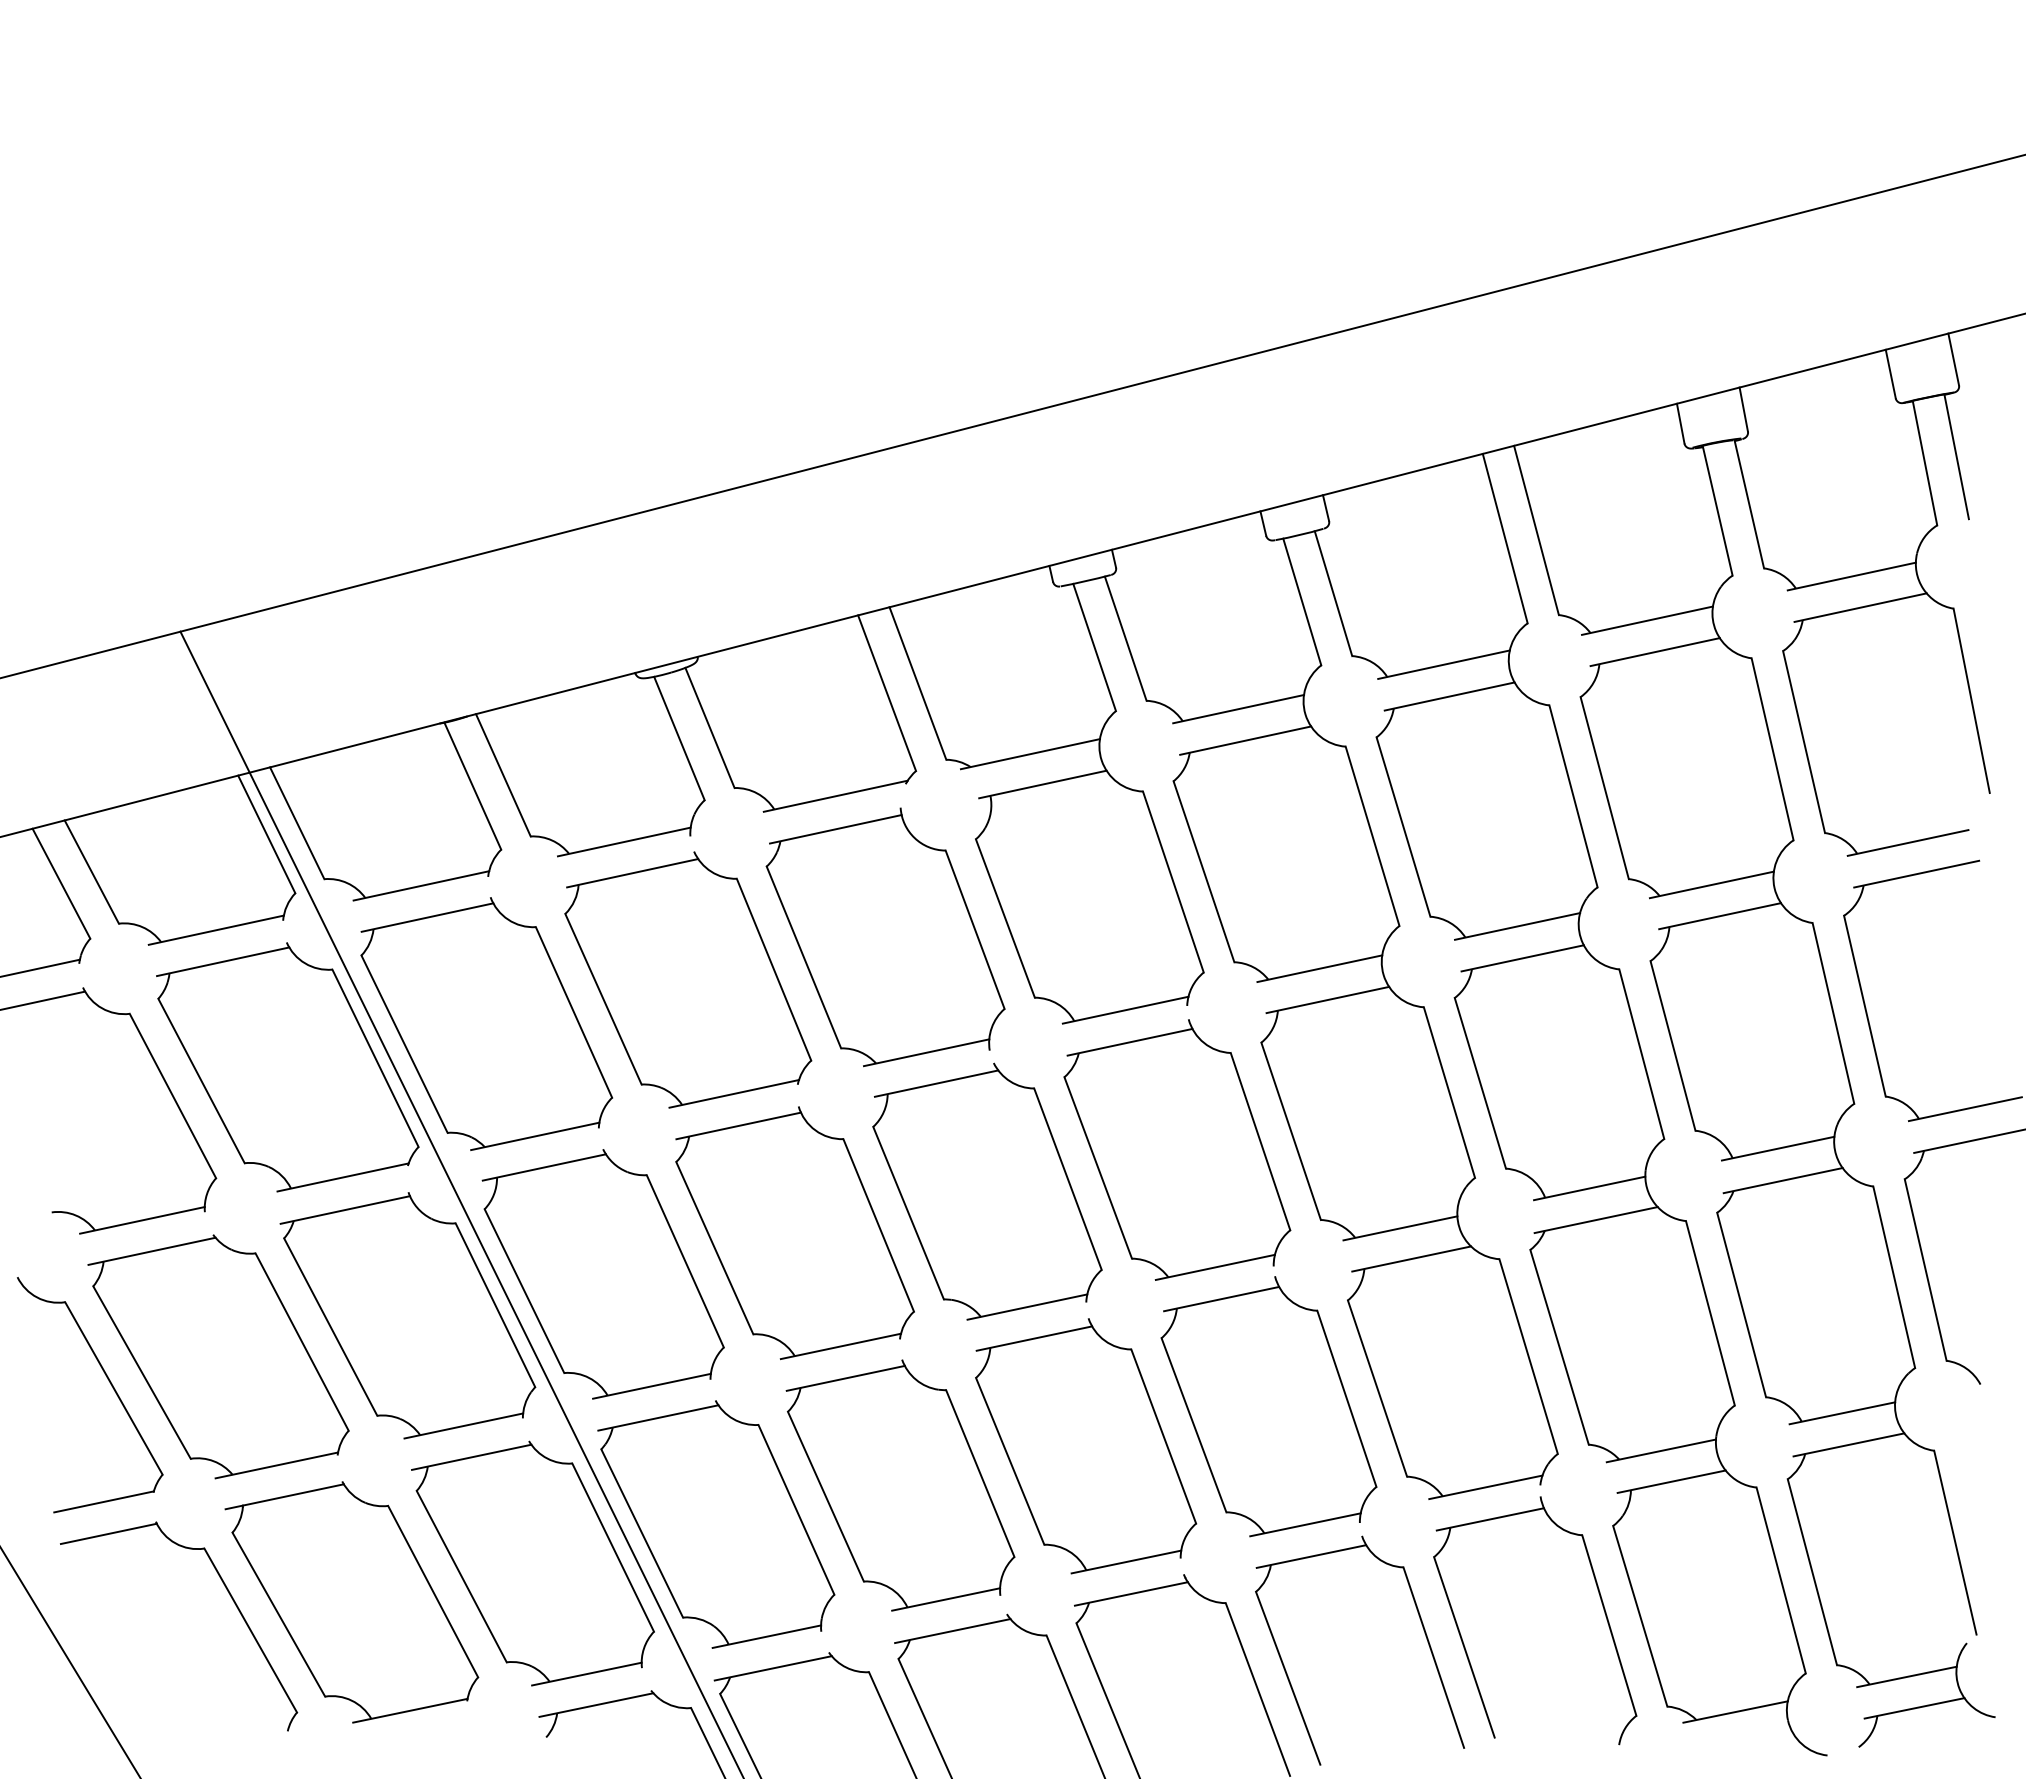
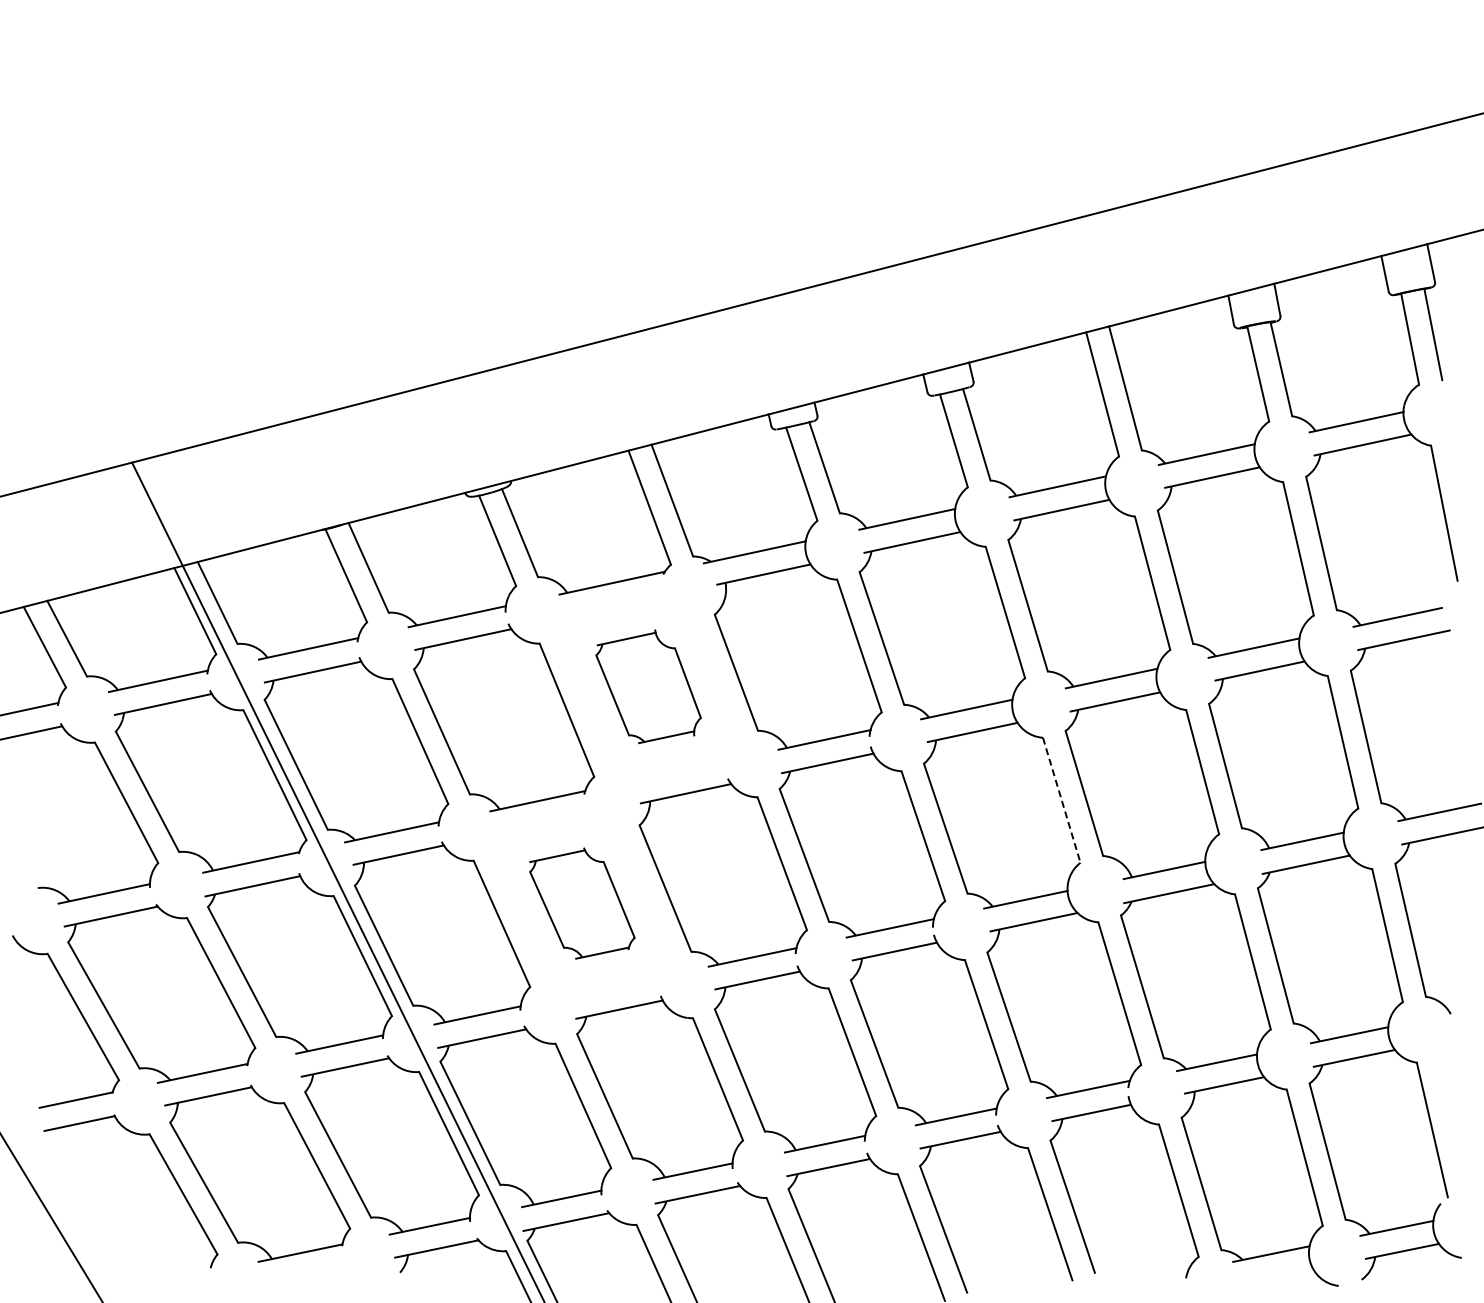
part: (885, 937) -> (648, 686), size x0.6
line: (1449, 1092) -> (1061, 800), solid -> dashed
part: (795, 1233) -> (582, 903), size x0.6

